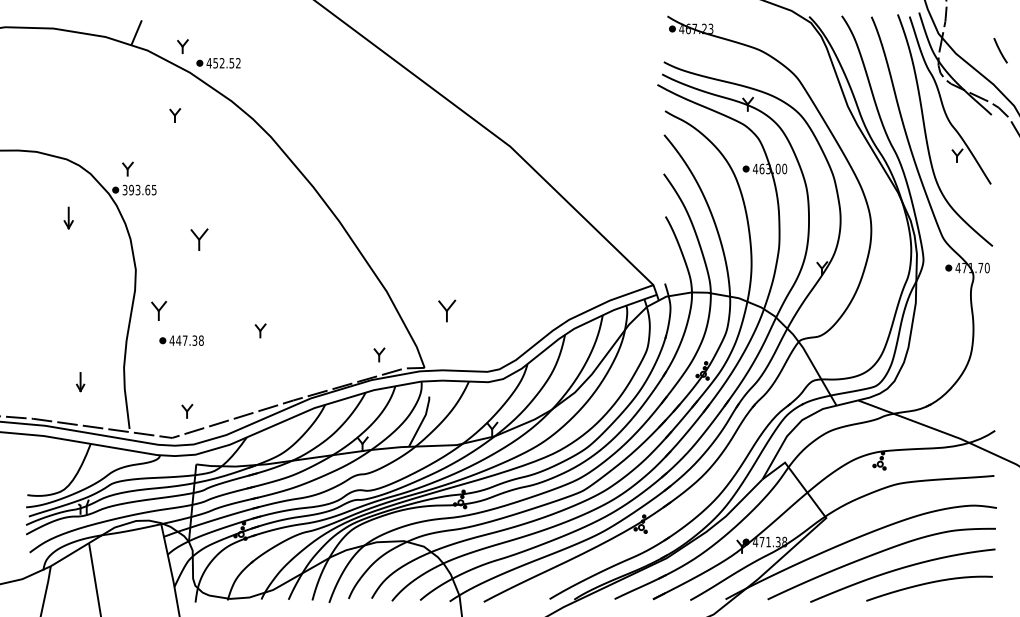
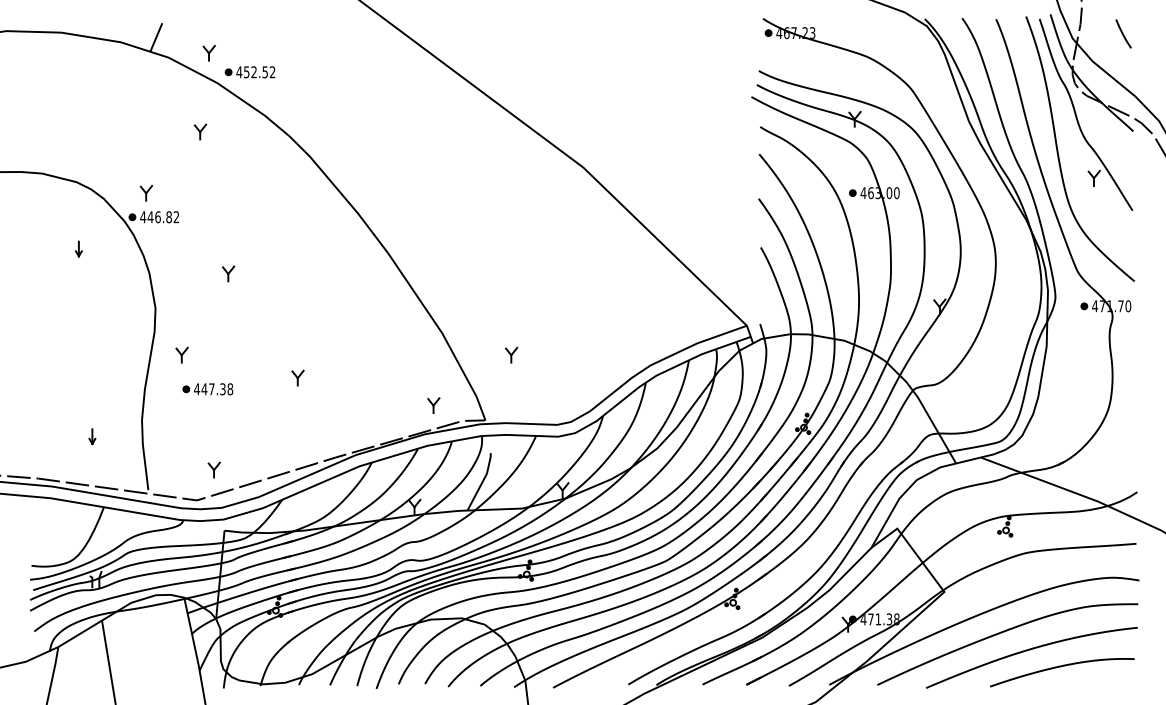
line: (1000, 50) -> (1123, 33), moved
text: (139, 190) -> (159, 217), 393.65 -> 446.82
part: (68, 217) -> (78, 248), size x0.62
part: (199, 239) -> (228, 273), size x0.62
part: (158, 310) -> (181, 354), size x0.71
part: (447, 310) -> (511, 354), size x0.62
part: (80, 382) -> (92, 436), size x0.71

